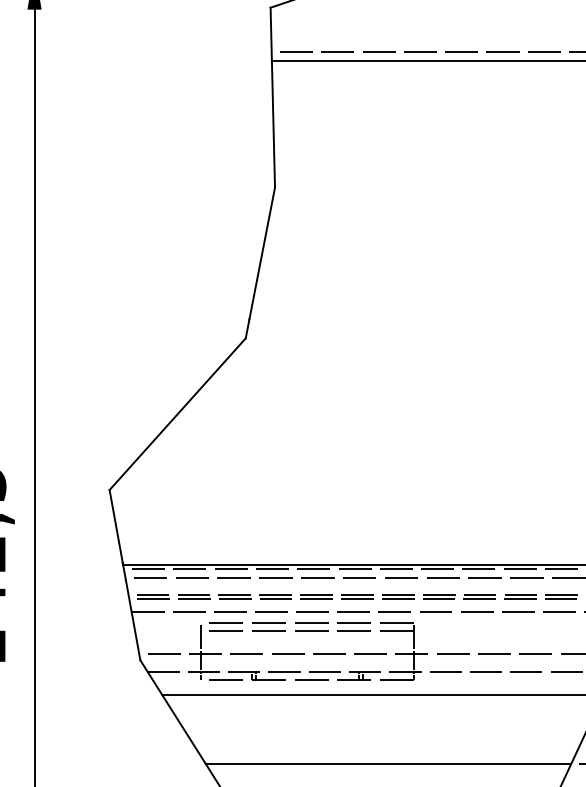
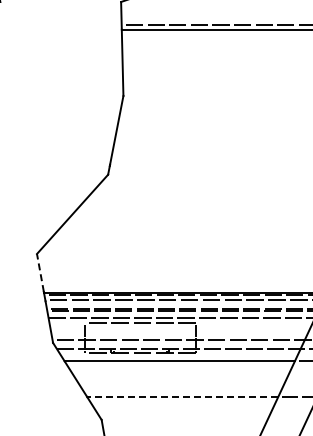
line: (116, 525) -> (40, 272), solid -> dashed
line: (307, 630) -> (140, 327), removed
line: (388, 764) -> (182, 397), solid -> dashed

